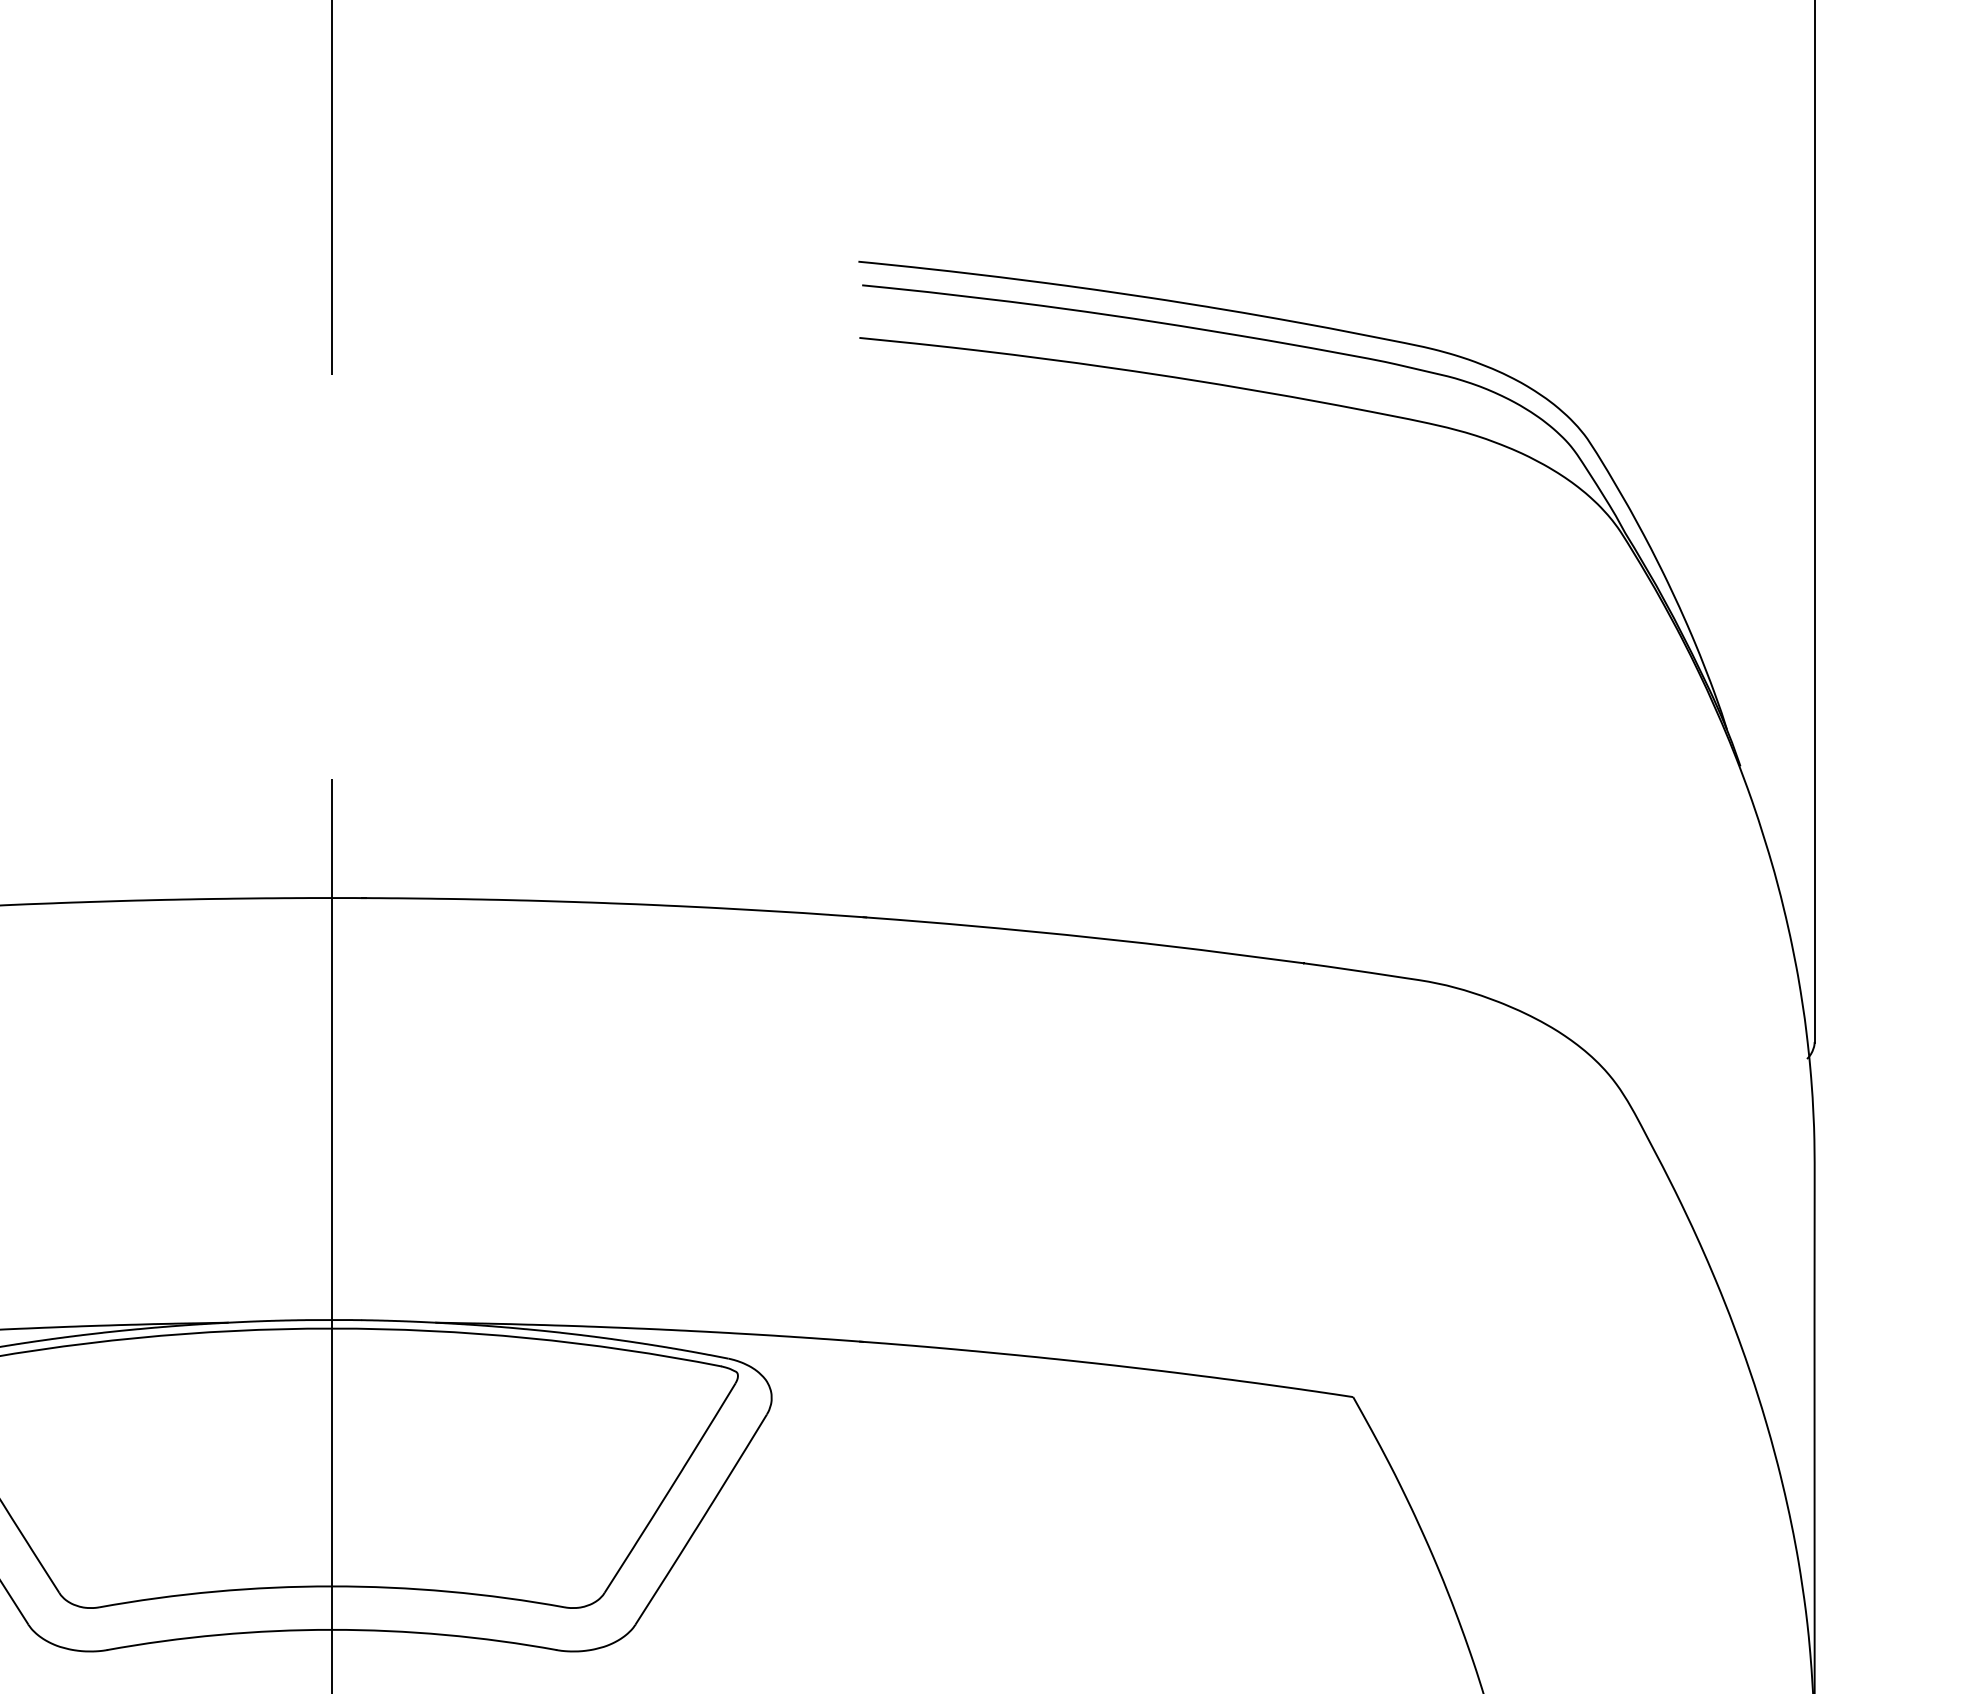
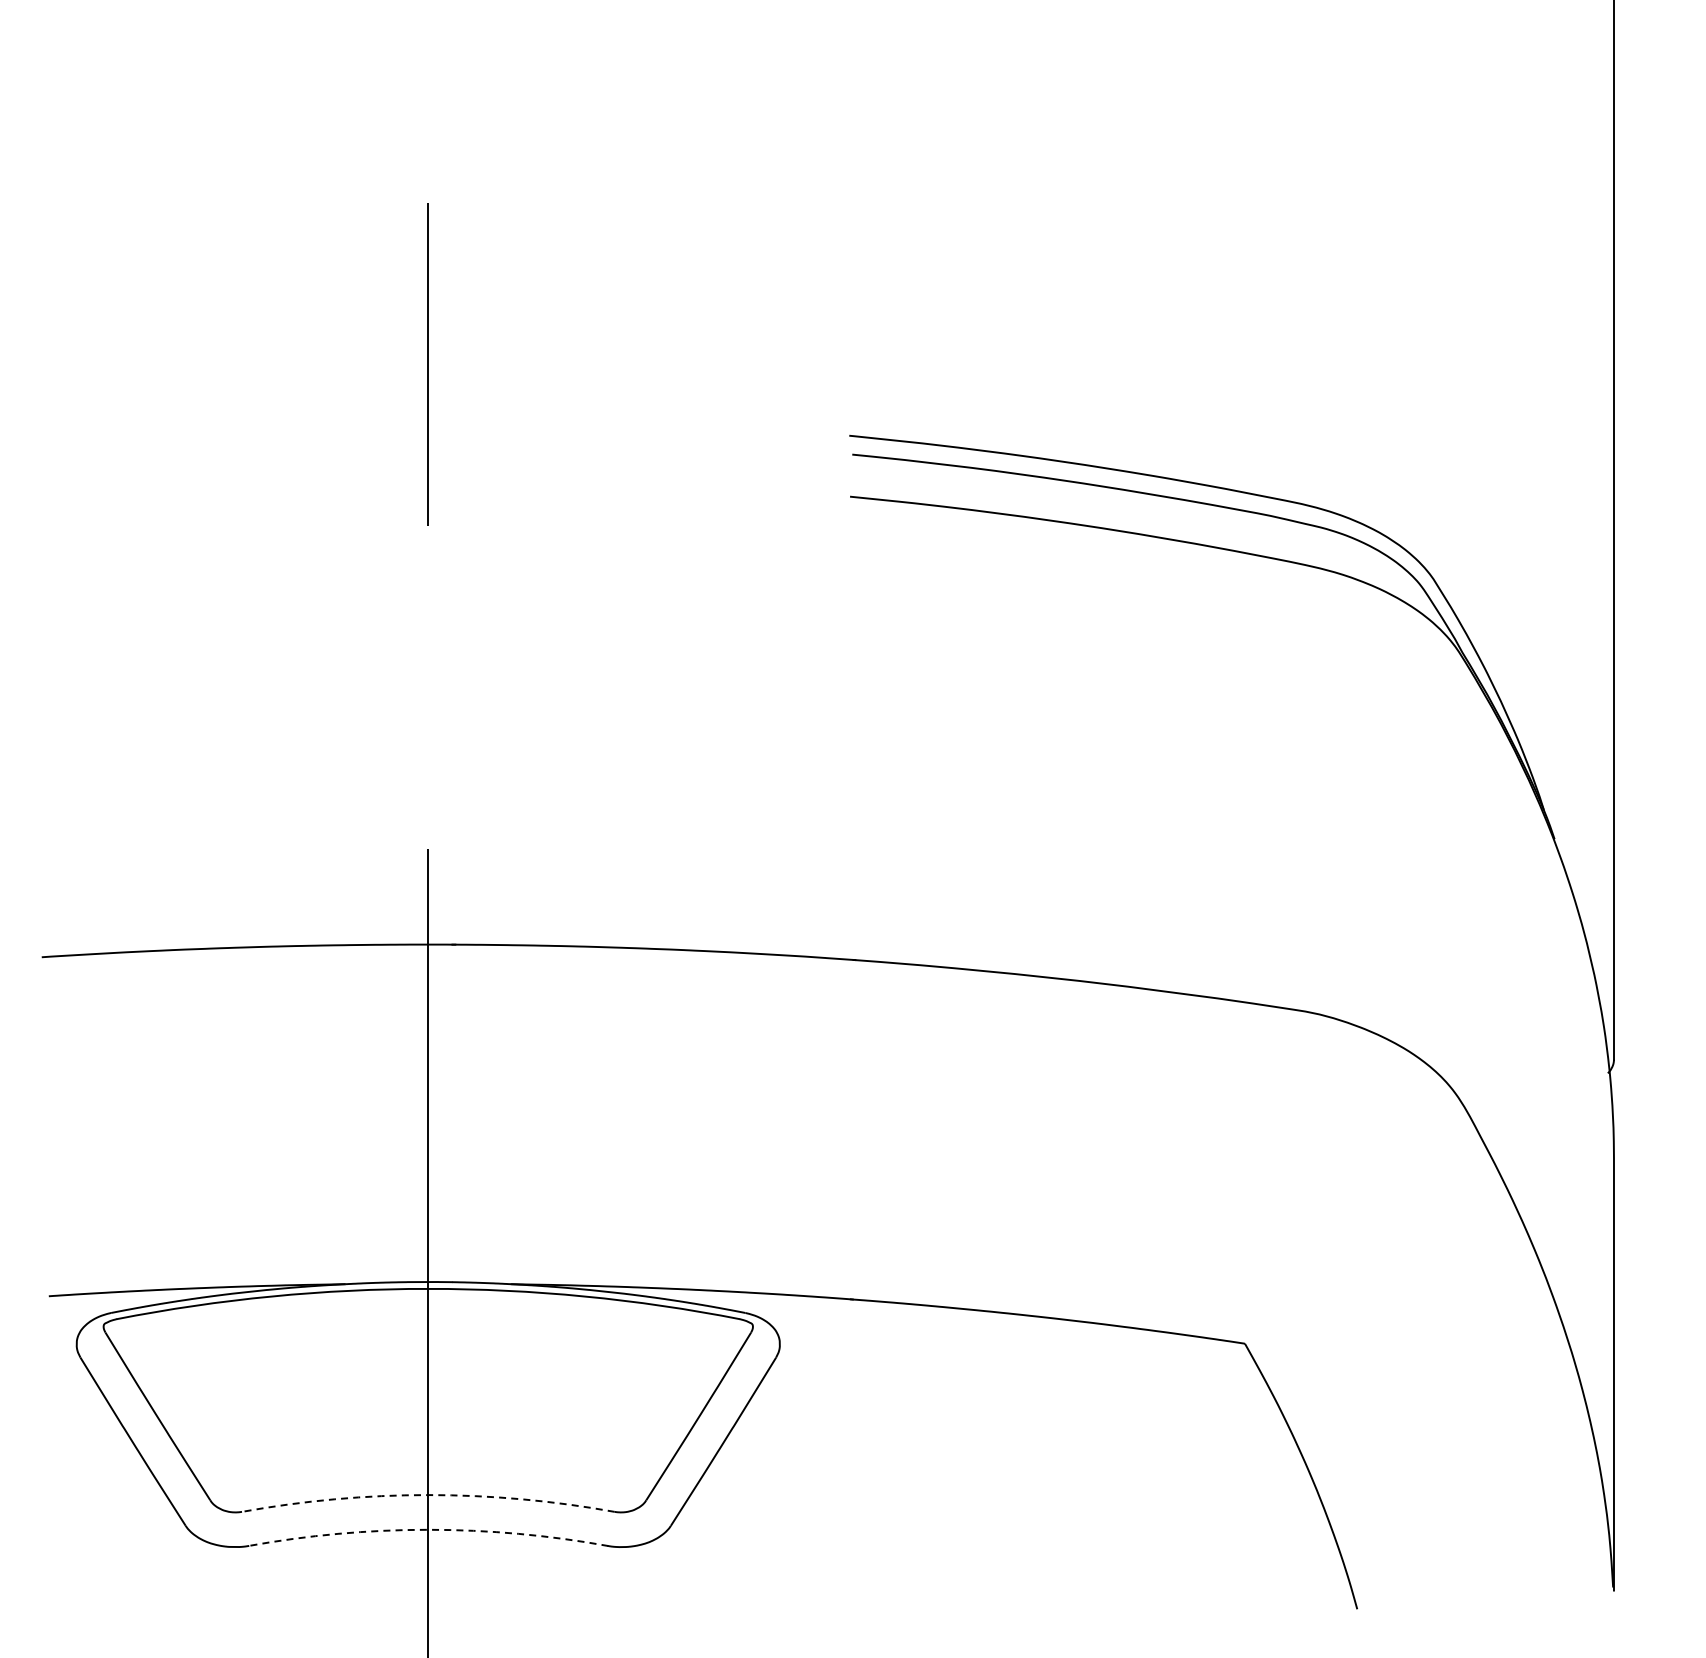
arc: (332, 1586) -> (428, 1495), solid -> dashed
arc: (332, 1629) -> (428, 1529), solid -> dashed

